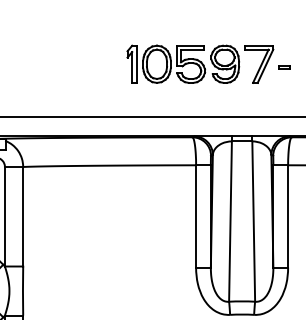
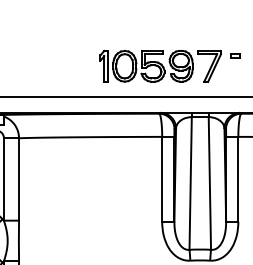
part: (200, 63) -> (160, 65), moved

